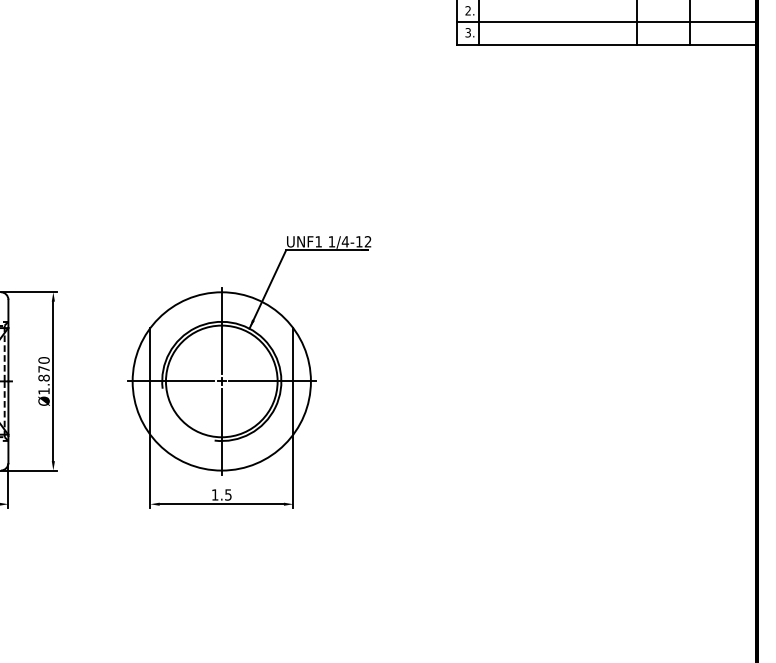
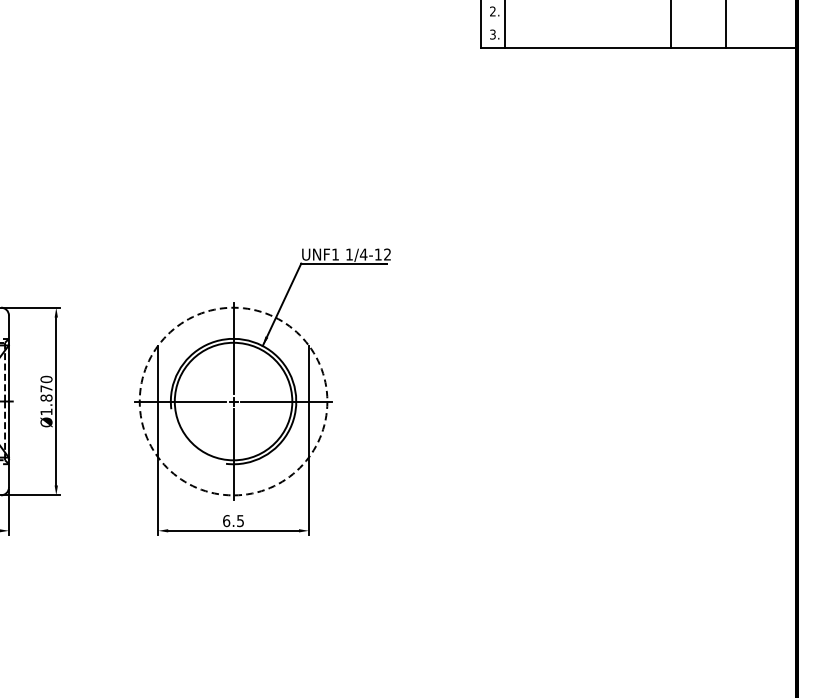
line: (606, 22) -> (638, 23), removed
circle: (221, 381) -> (233, 401), solid -> dashed
text: (214, 494) -> (225, 520), 1.5 -> 6.5

